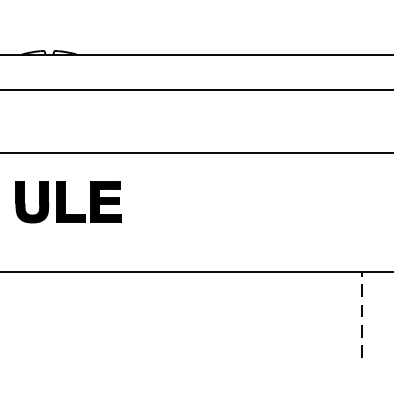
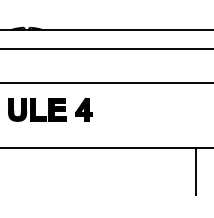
part: (153, 201) -> (83, 109), added
line: (361, 313) -> (196, 170), dashed -> solid

